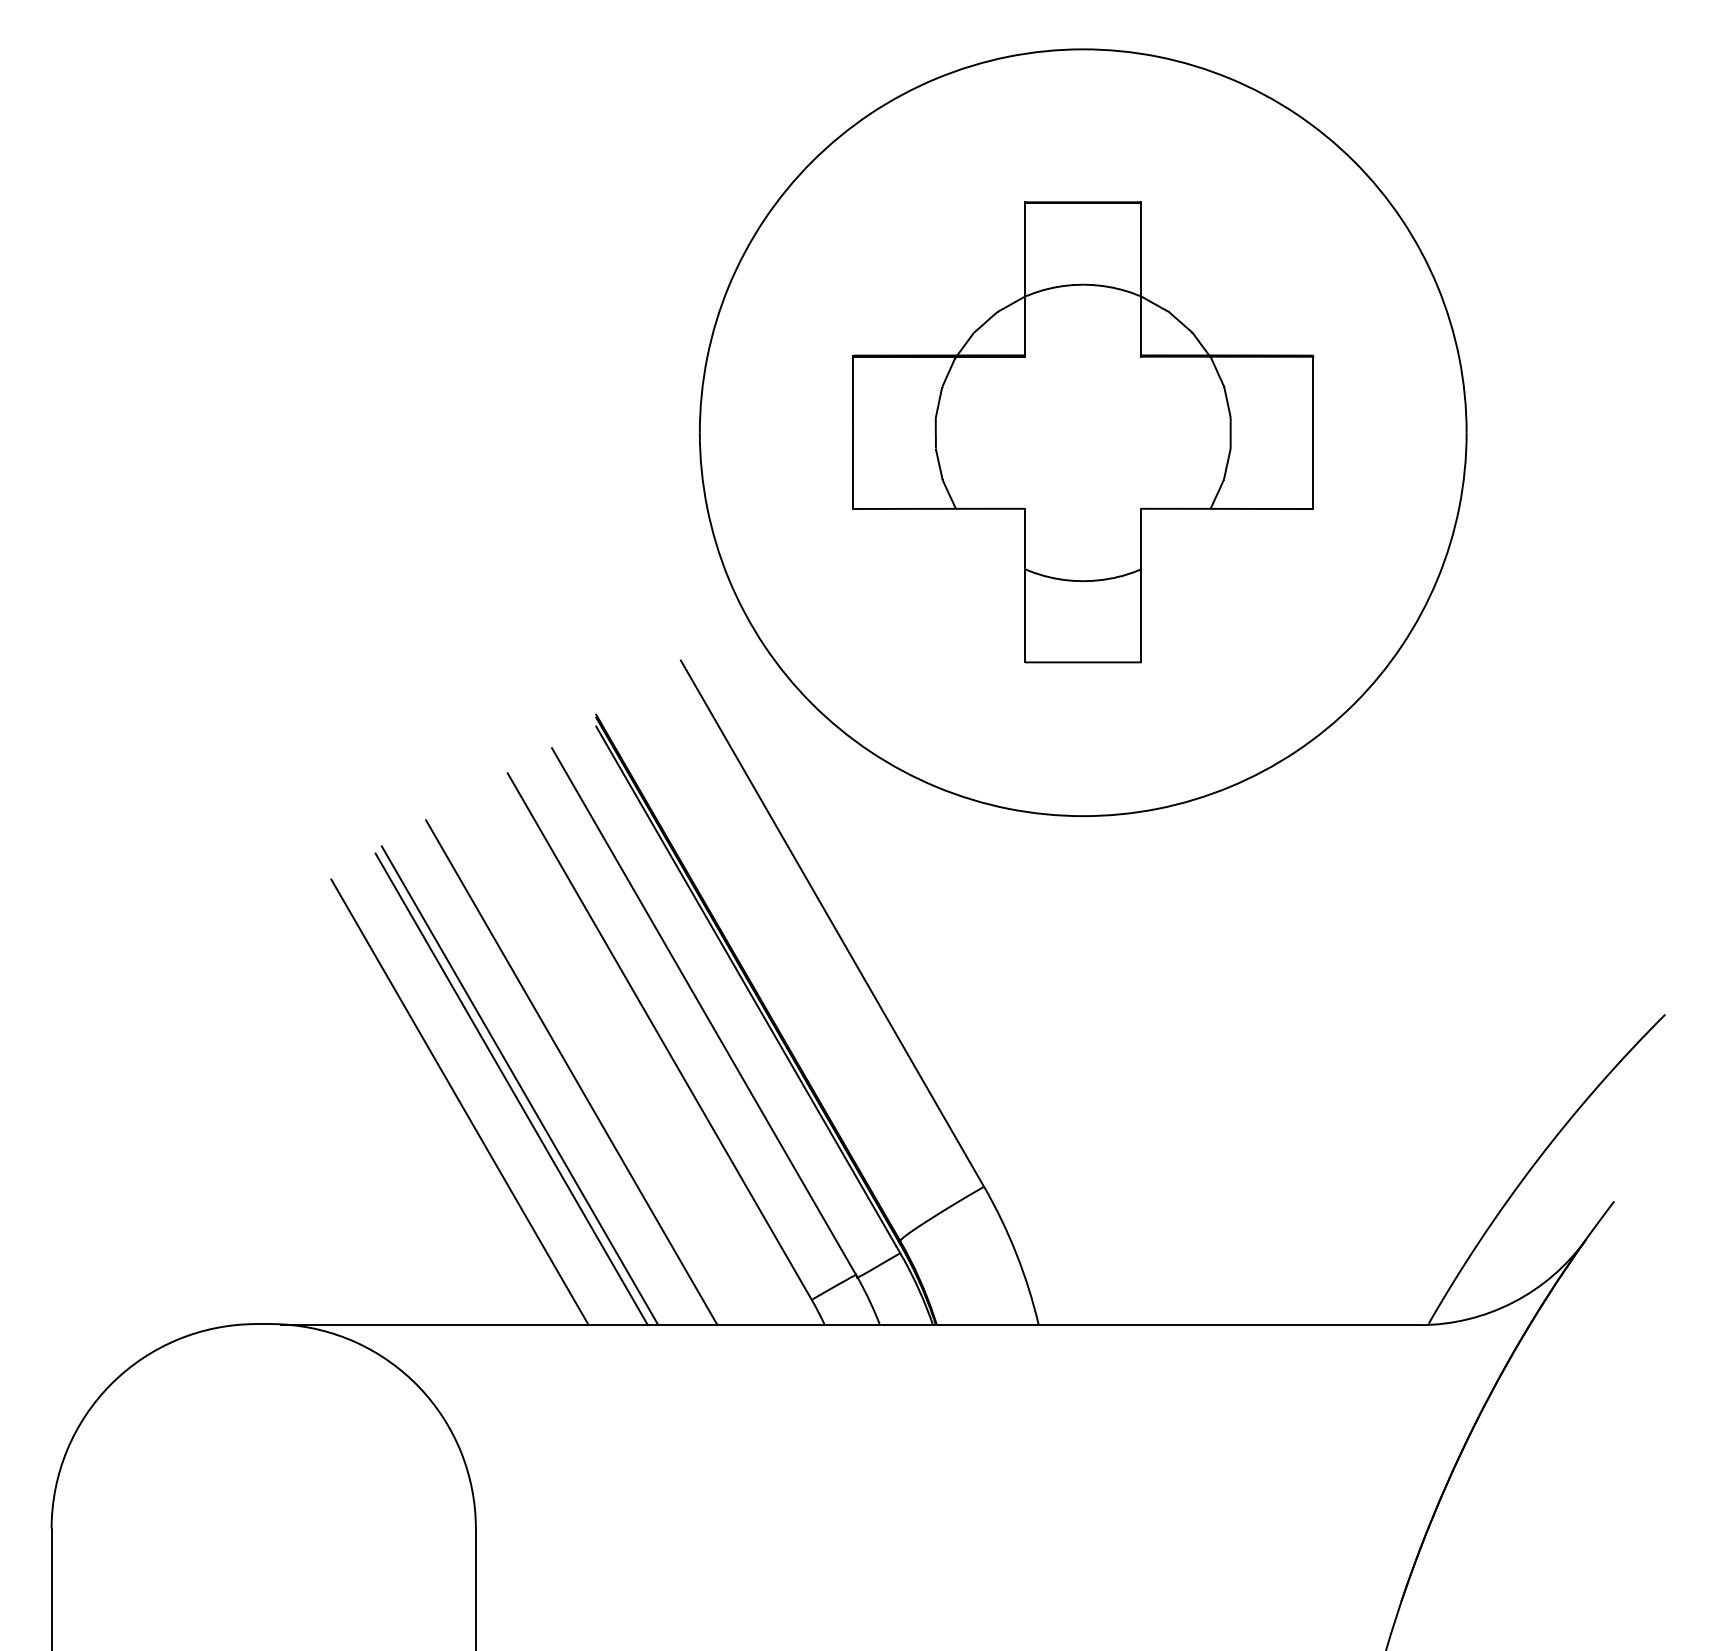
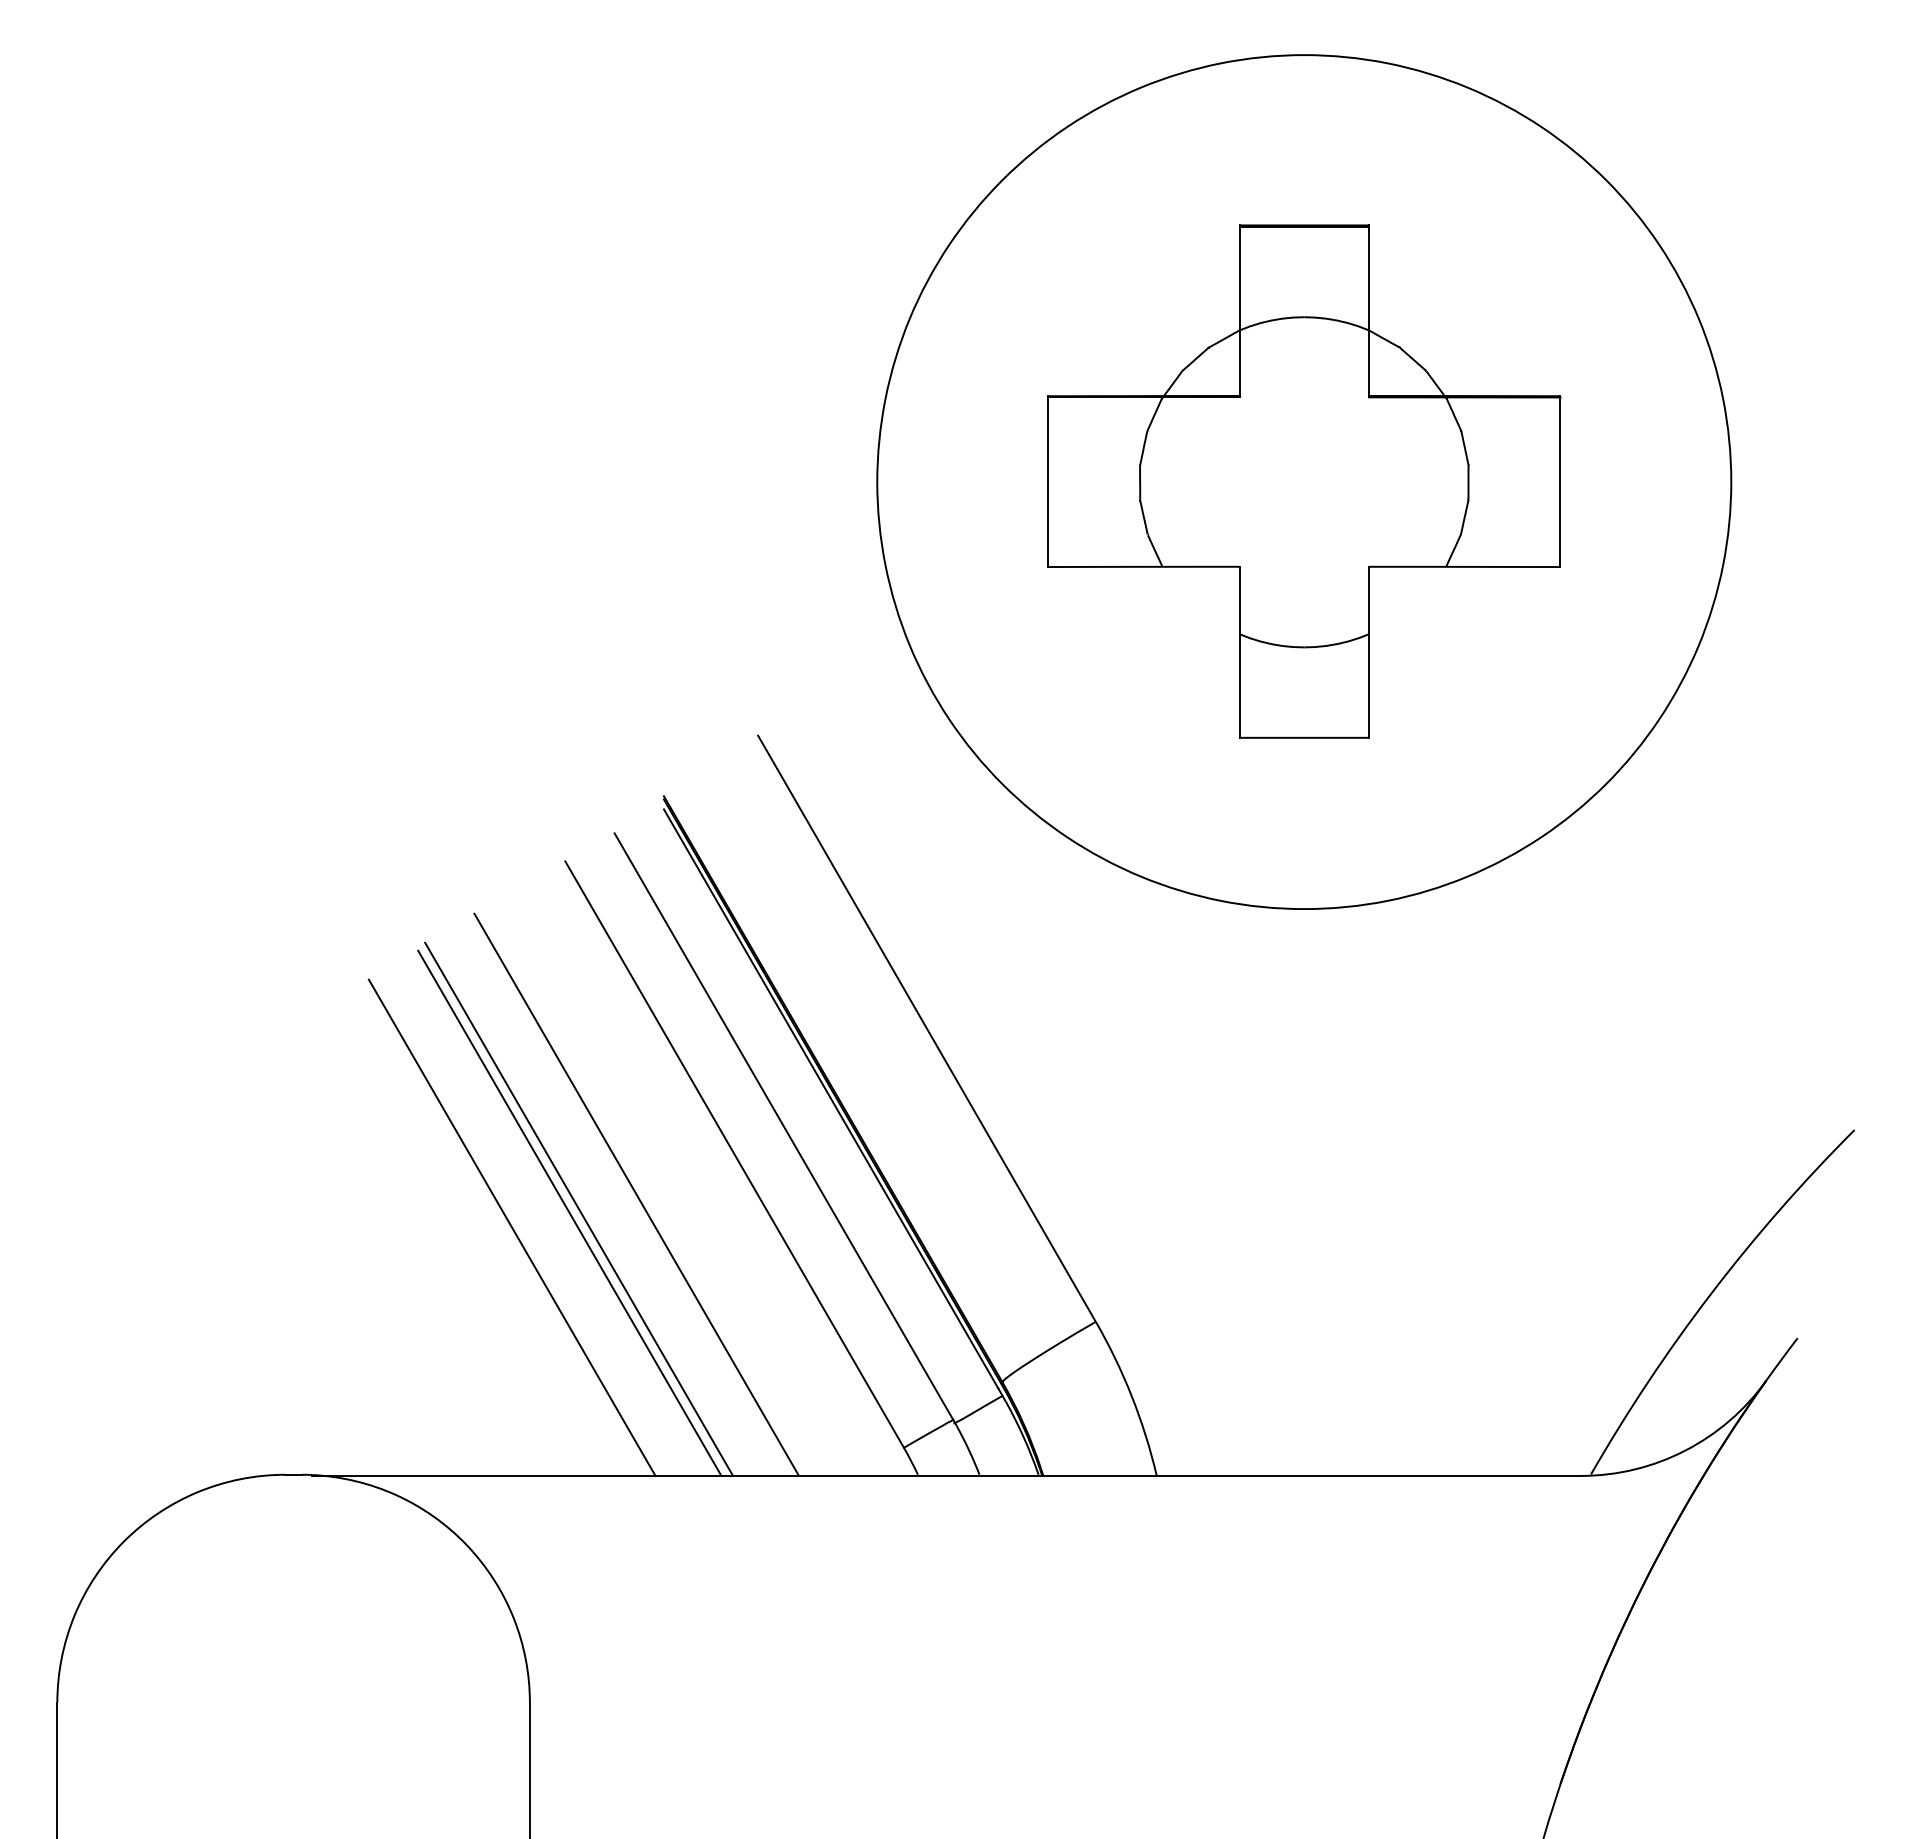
part: (1083, 432) -> (1304, 481), moved

